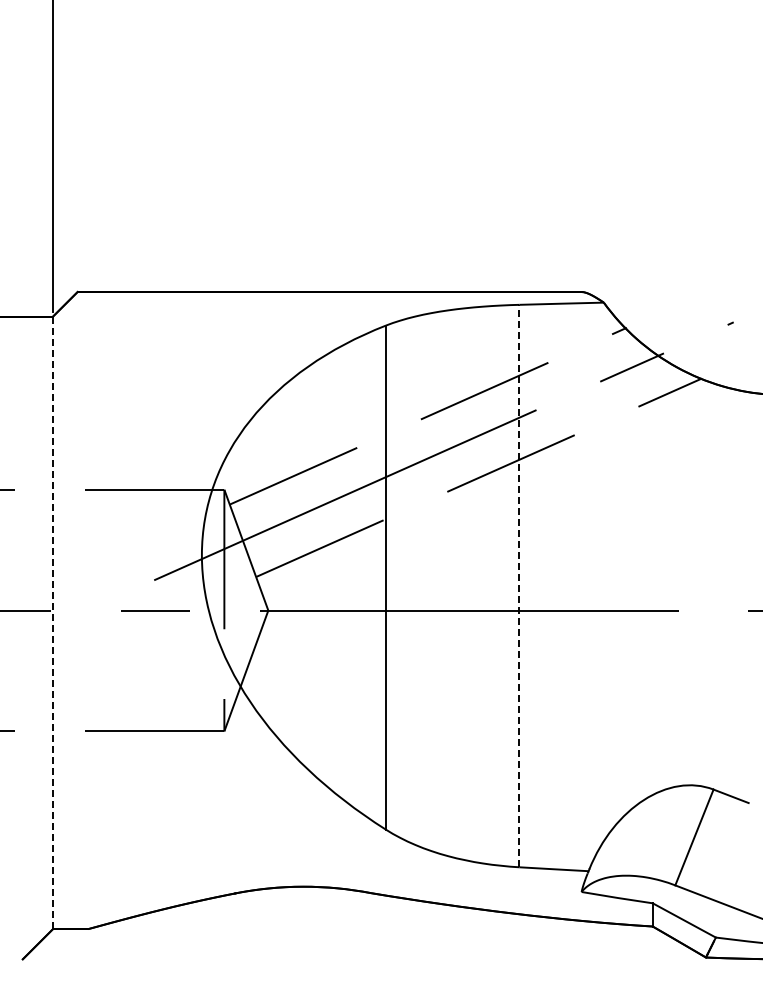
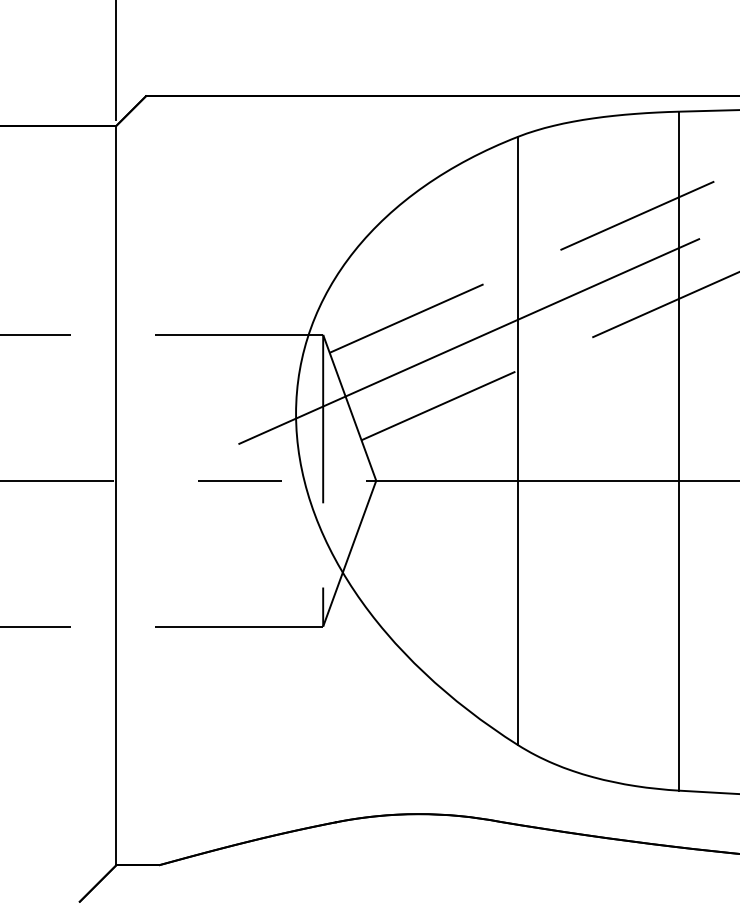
line: (519, 585) -> (679, 450), dashed -> solid
line: (53, 622) -> (116, 495), dashed -> solid

